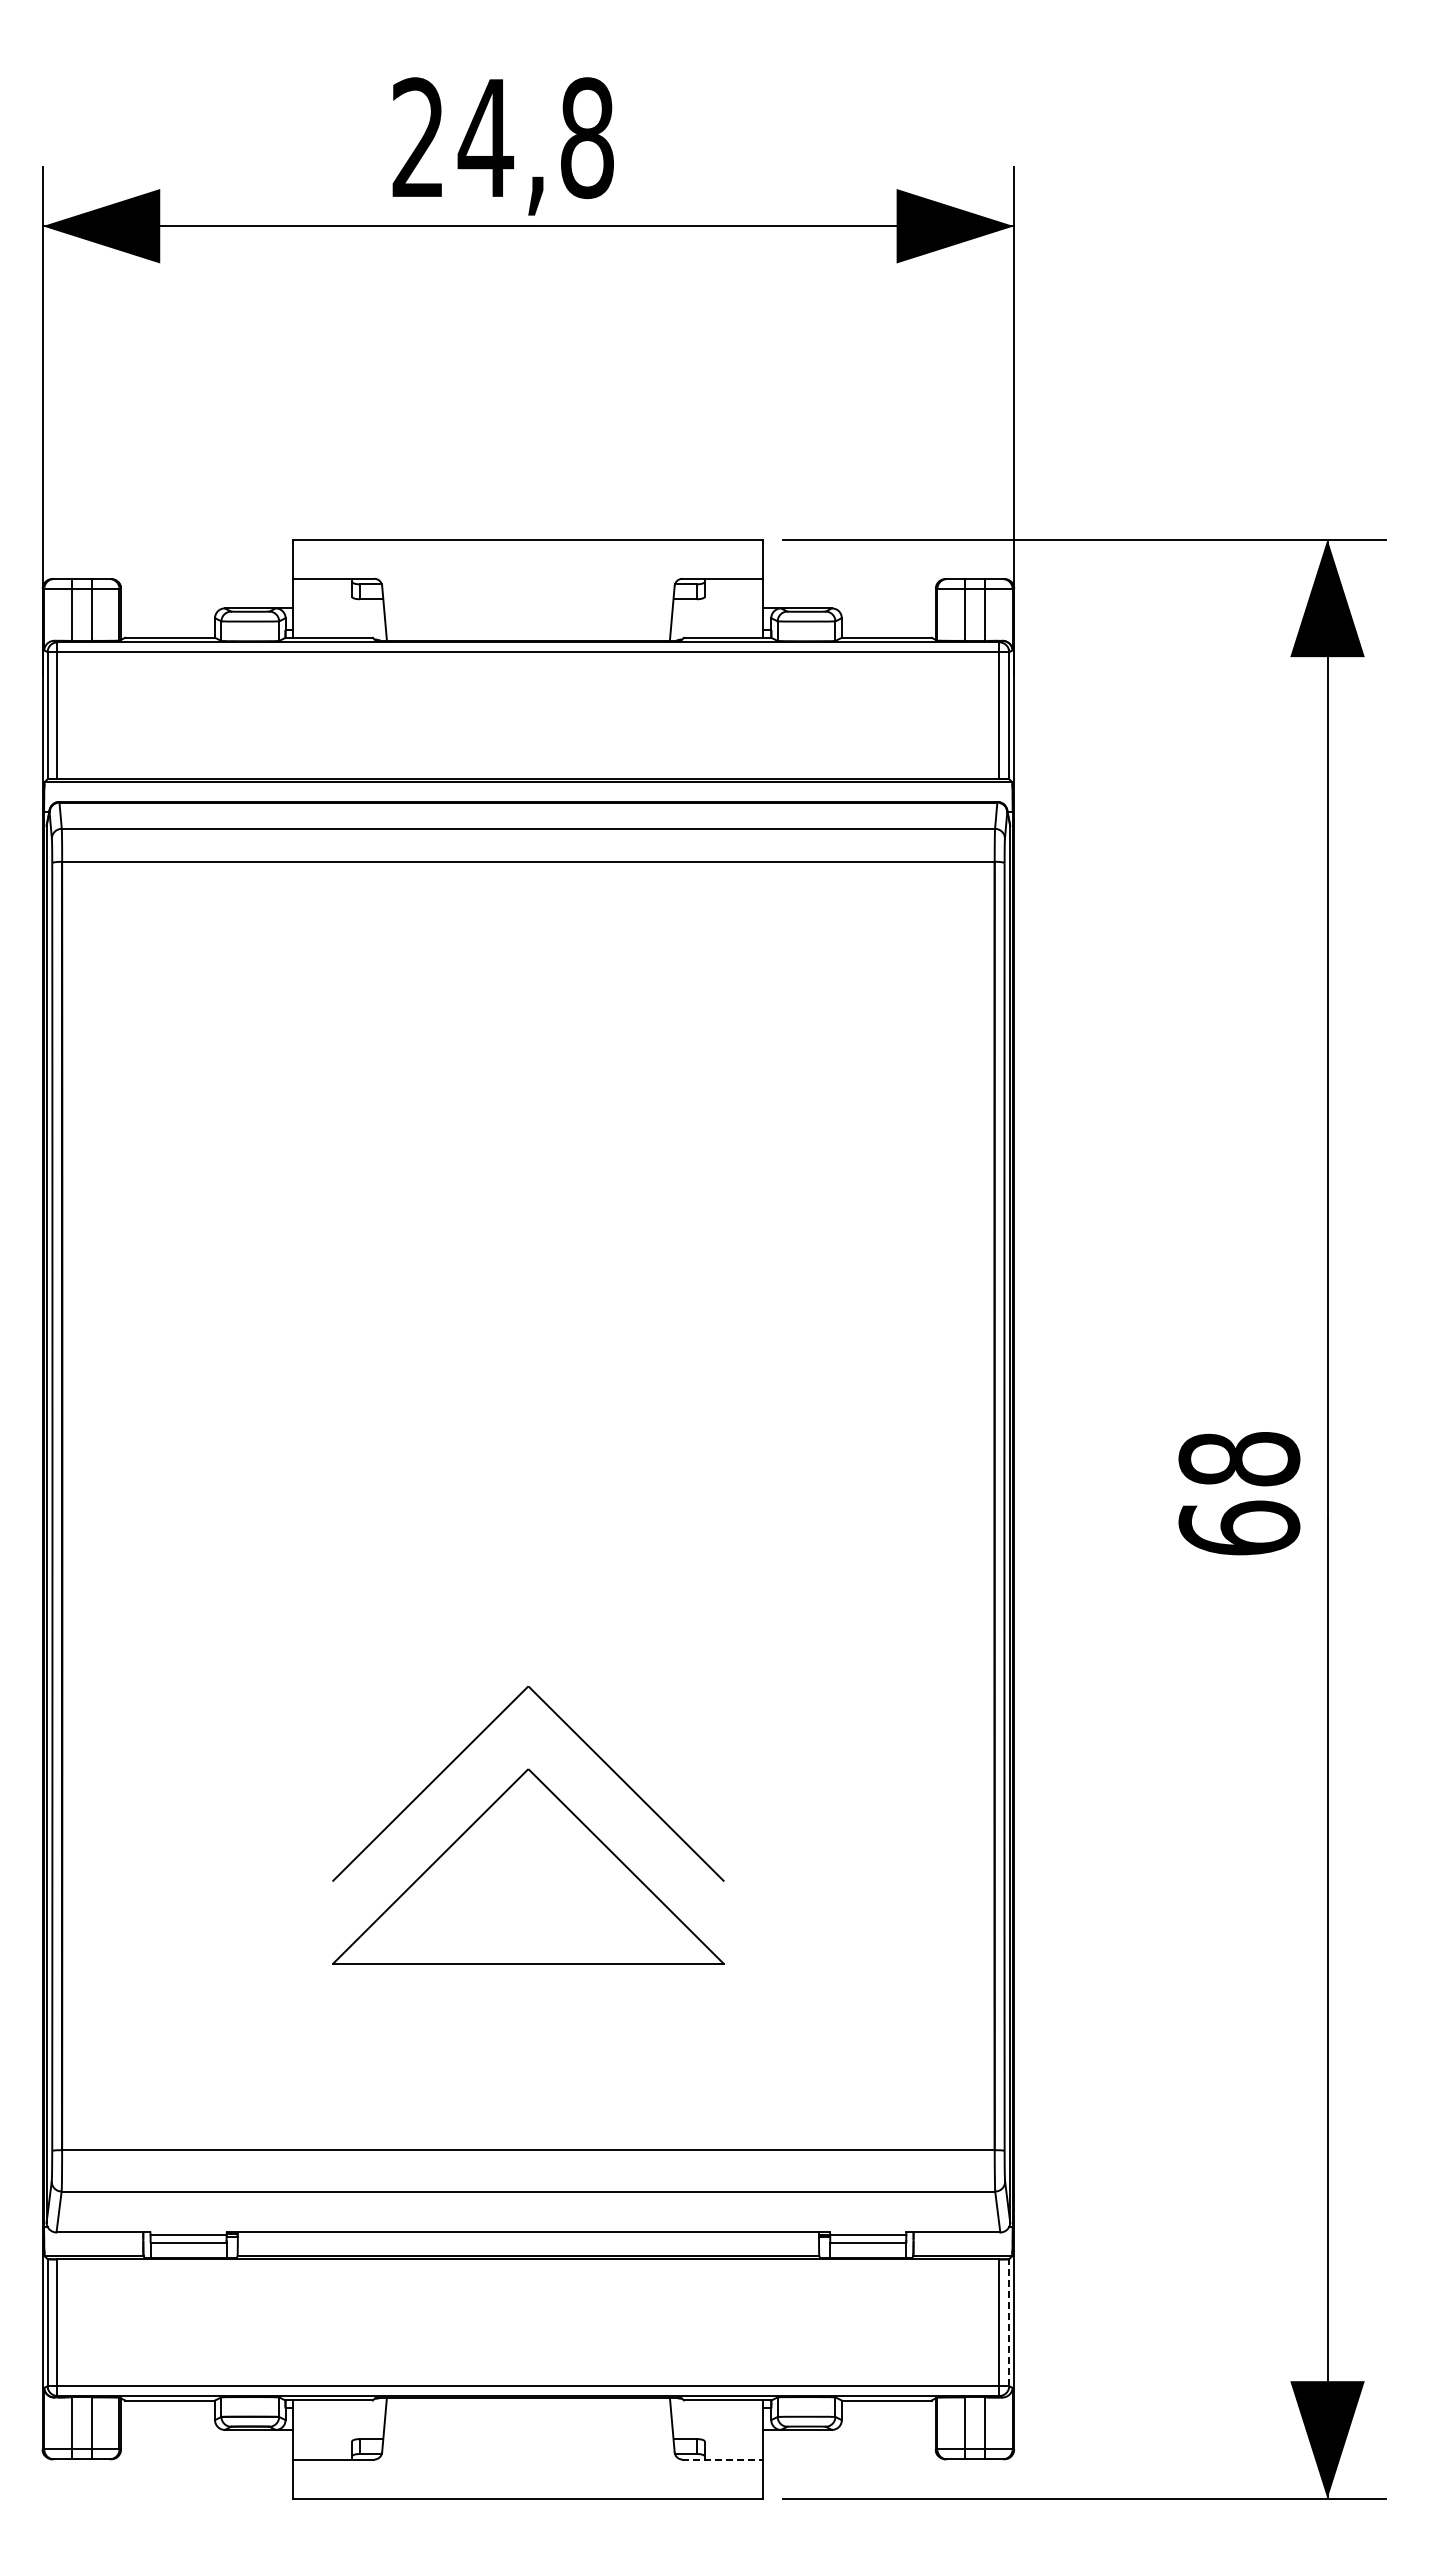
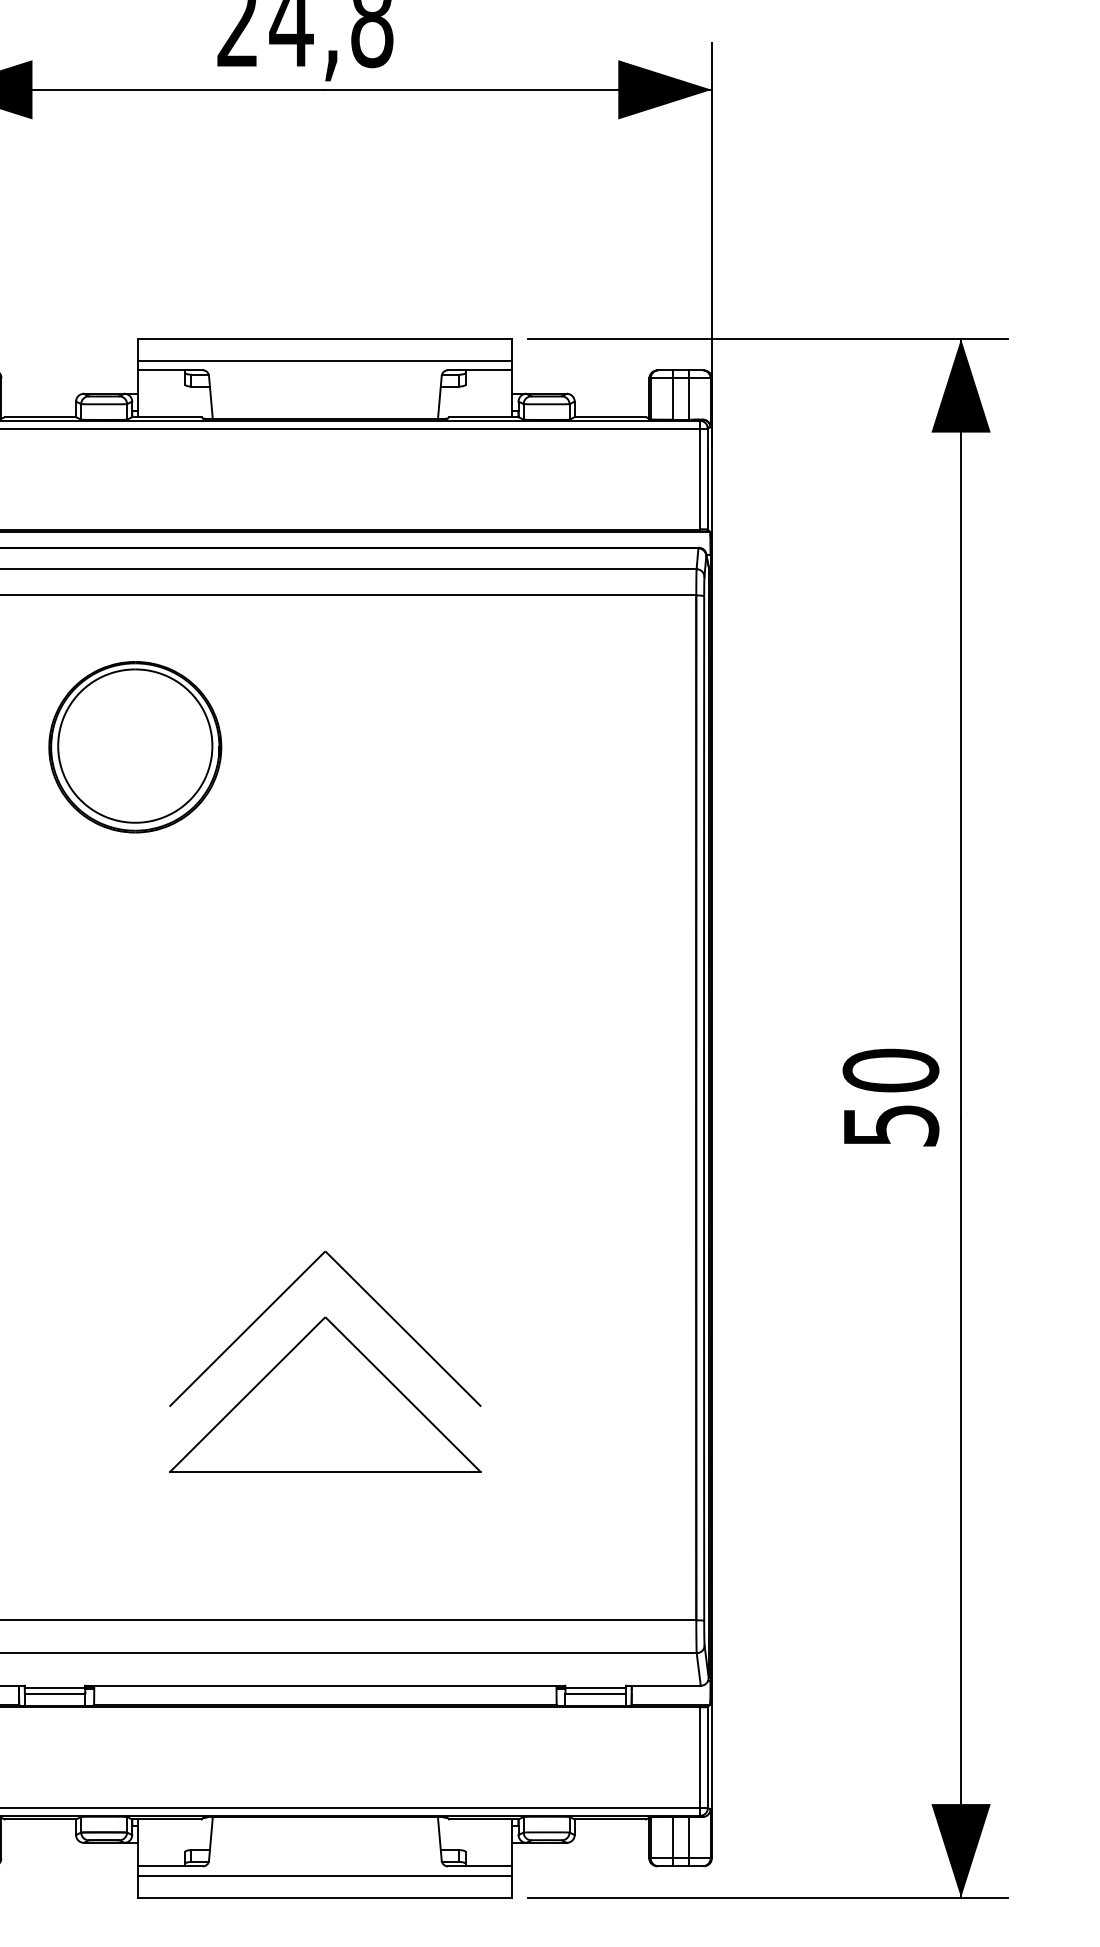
line: (528, 567) -> (325, 361), added
part: (289, 1052) -> (135, 747), added
text: (1239, 1493) -> (891, 1097), 68 -> 50
line: (1009, 2322) -> (708, 1757), dashed -> solid
line: (723, 2459) -> (480, 1866), dashed -> solid
line: (528, 2471) -> (325, 1875), added

